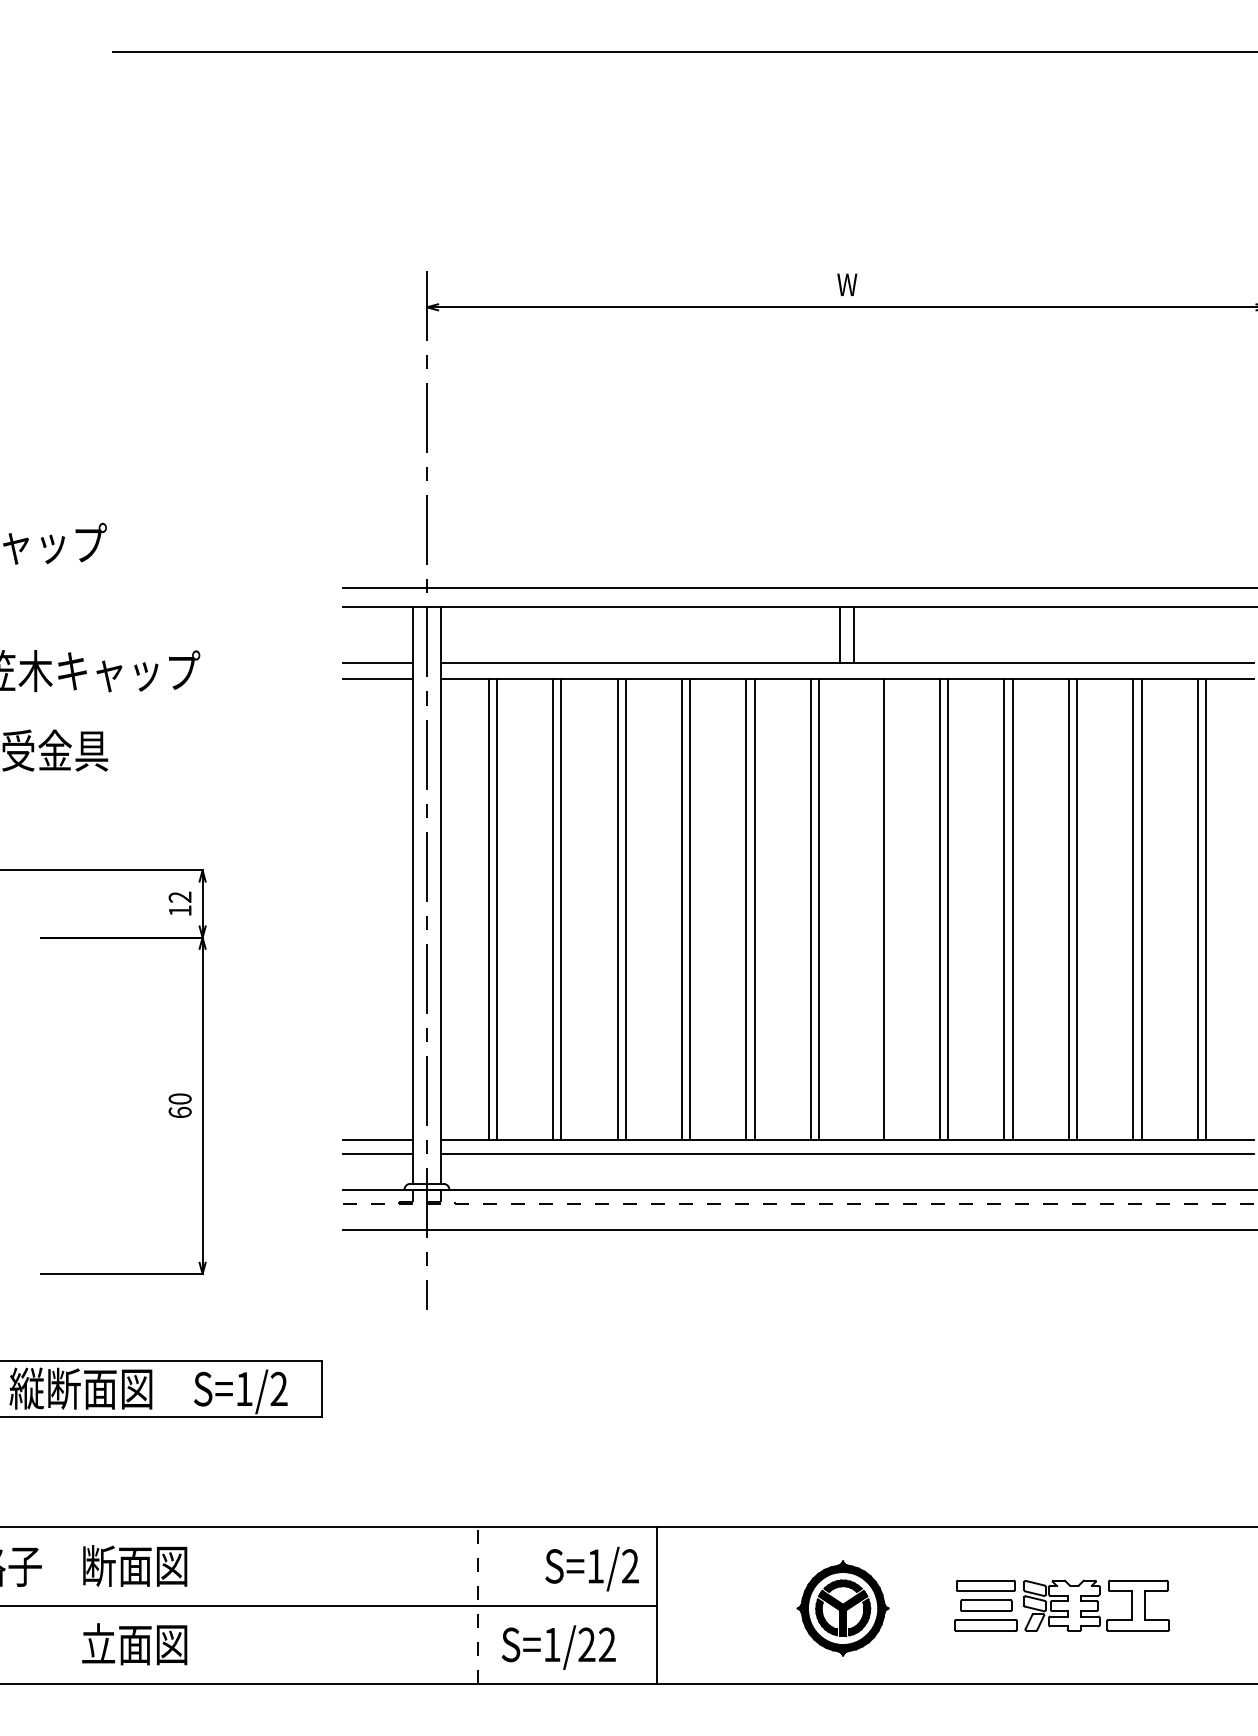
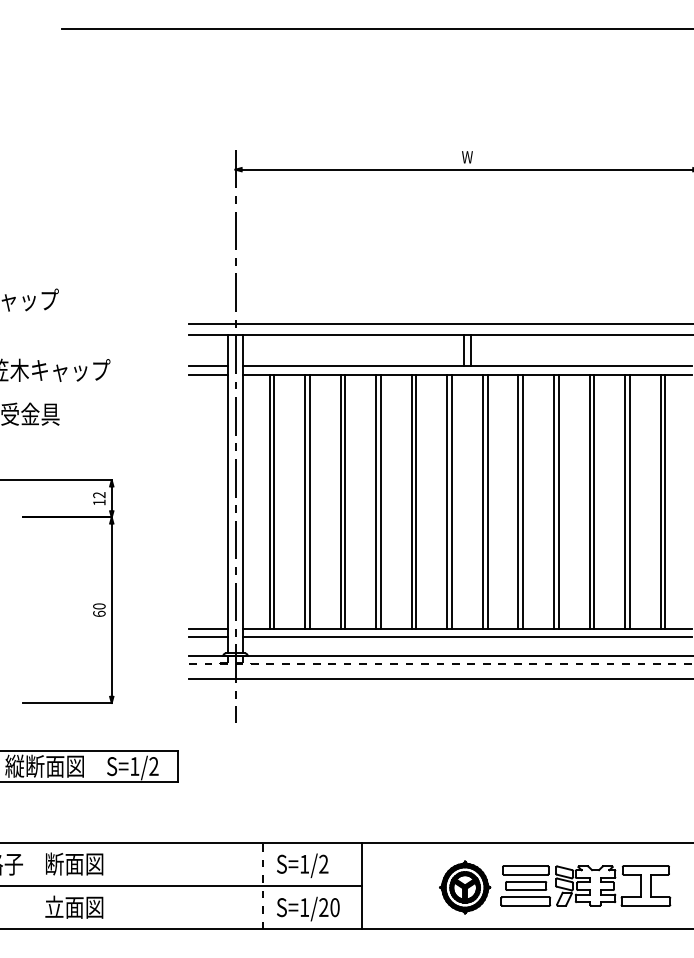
line: (874, 908) -> (482, 501), added
text: (591, 1568) -> (302, 865), moved
part: (1061, 1604) -> (585, 885), size x1.43
text: (606, 1644) -> (334, 907), S=1/22 -> S=1/20

